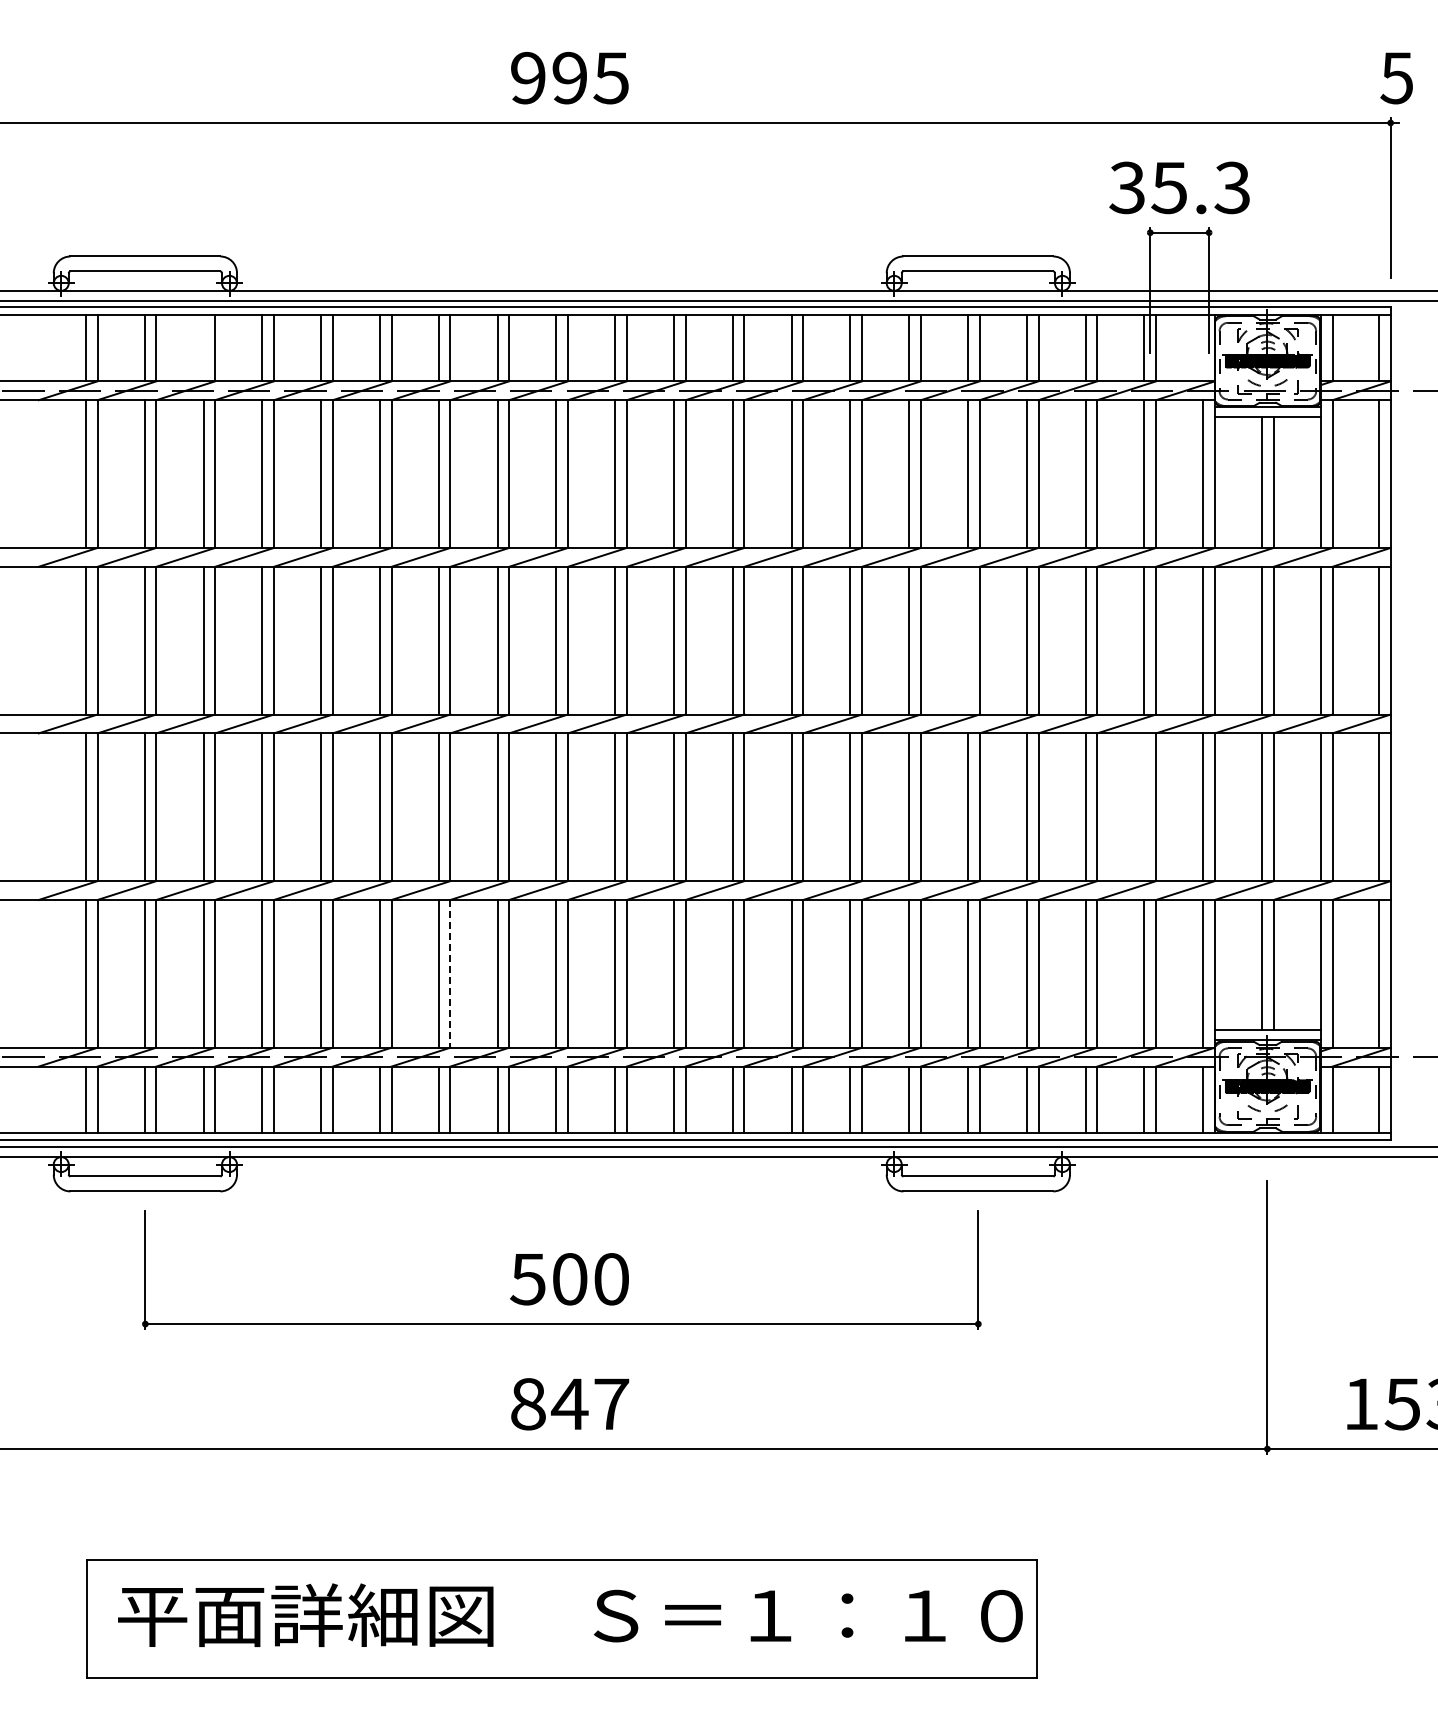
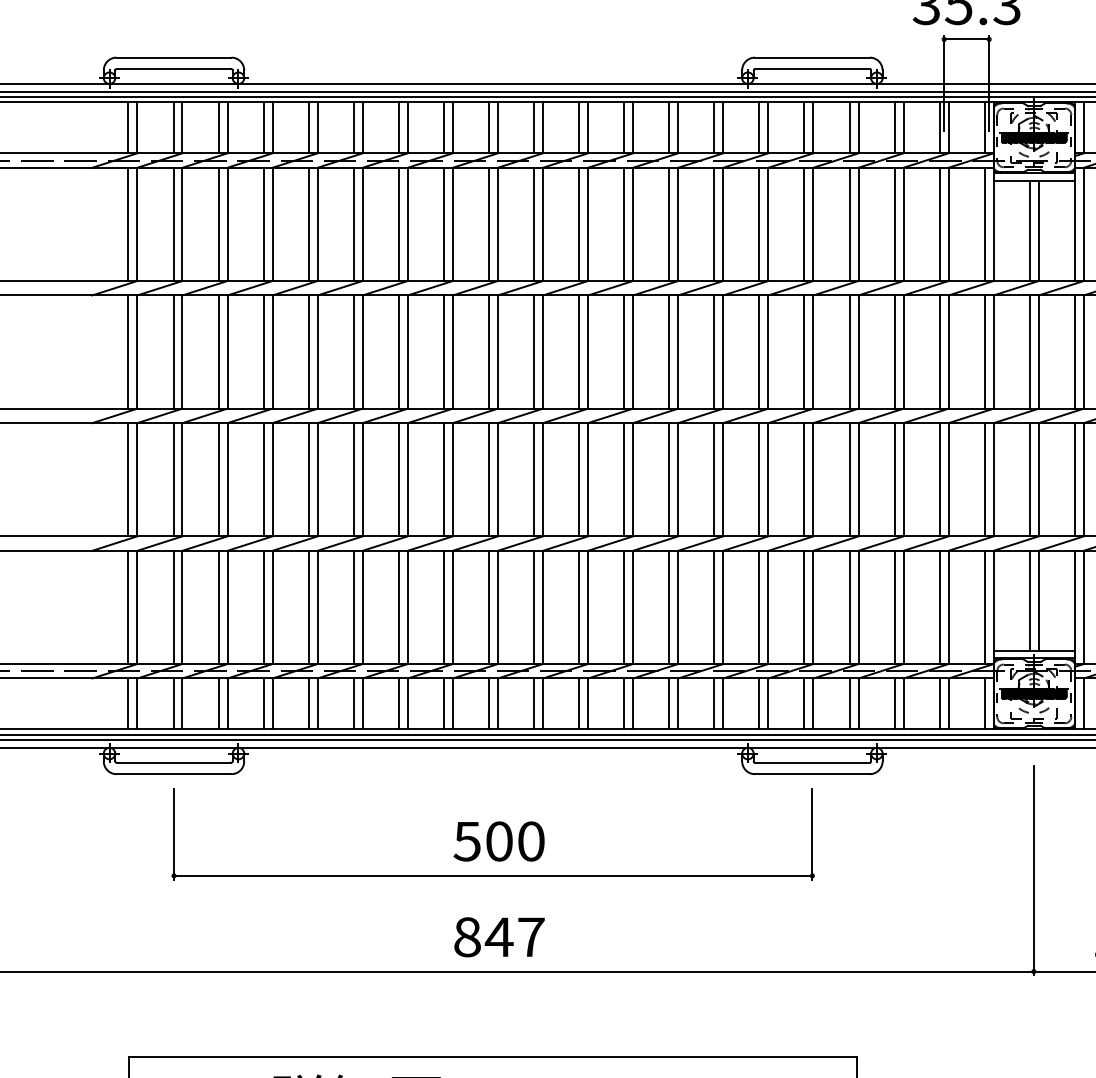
line: (203, 347) -> (218, 127), added
line: (1203, 347) -> (984, 127), added
line: (968, 640) -> (804, 351), added
line: (1144, 807) -> (939, 479), added
line: (450, 973) -> (407, 607), dashed -> solid

